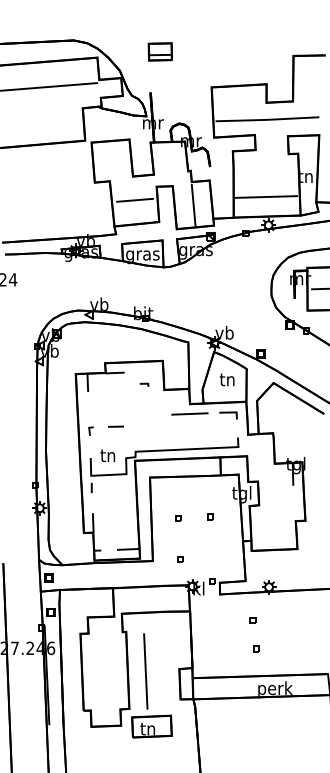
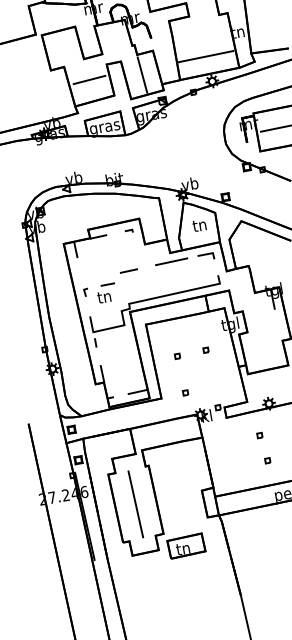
line: (144, 384) -> (129, 231), moved
line: (141, 415) -> (128, 270), added
text: (107, 455) -> (103, 297), moved
line: (145, 671) -> (135, 504), moved

